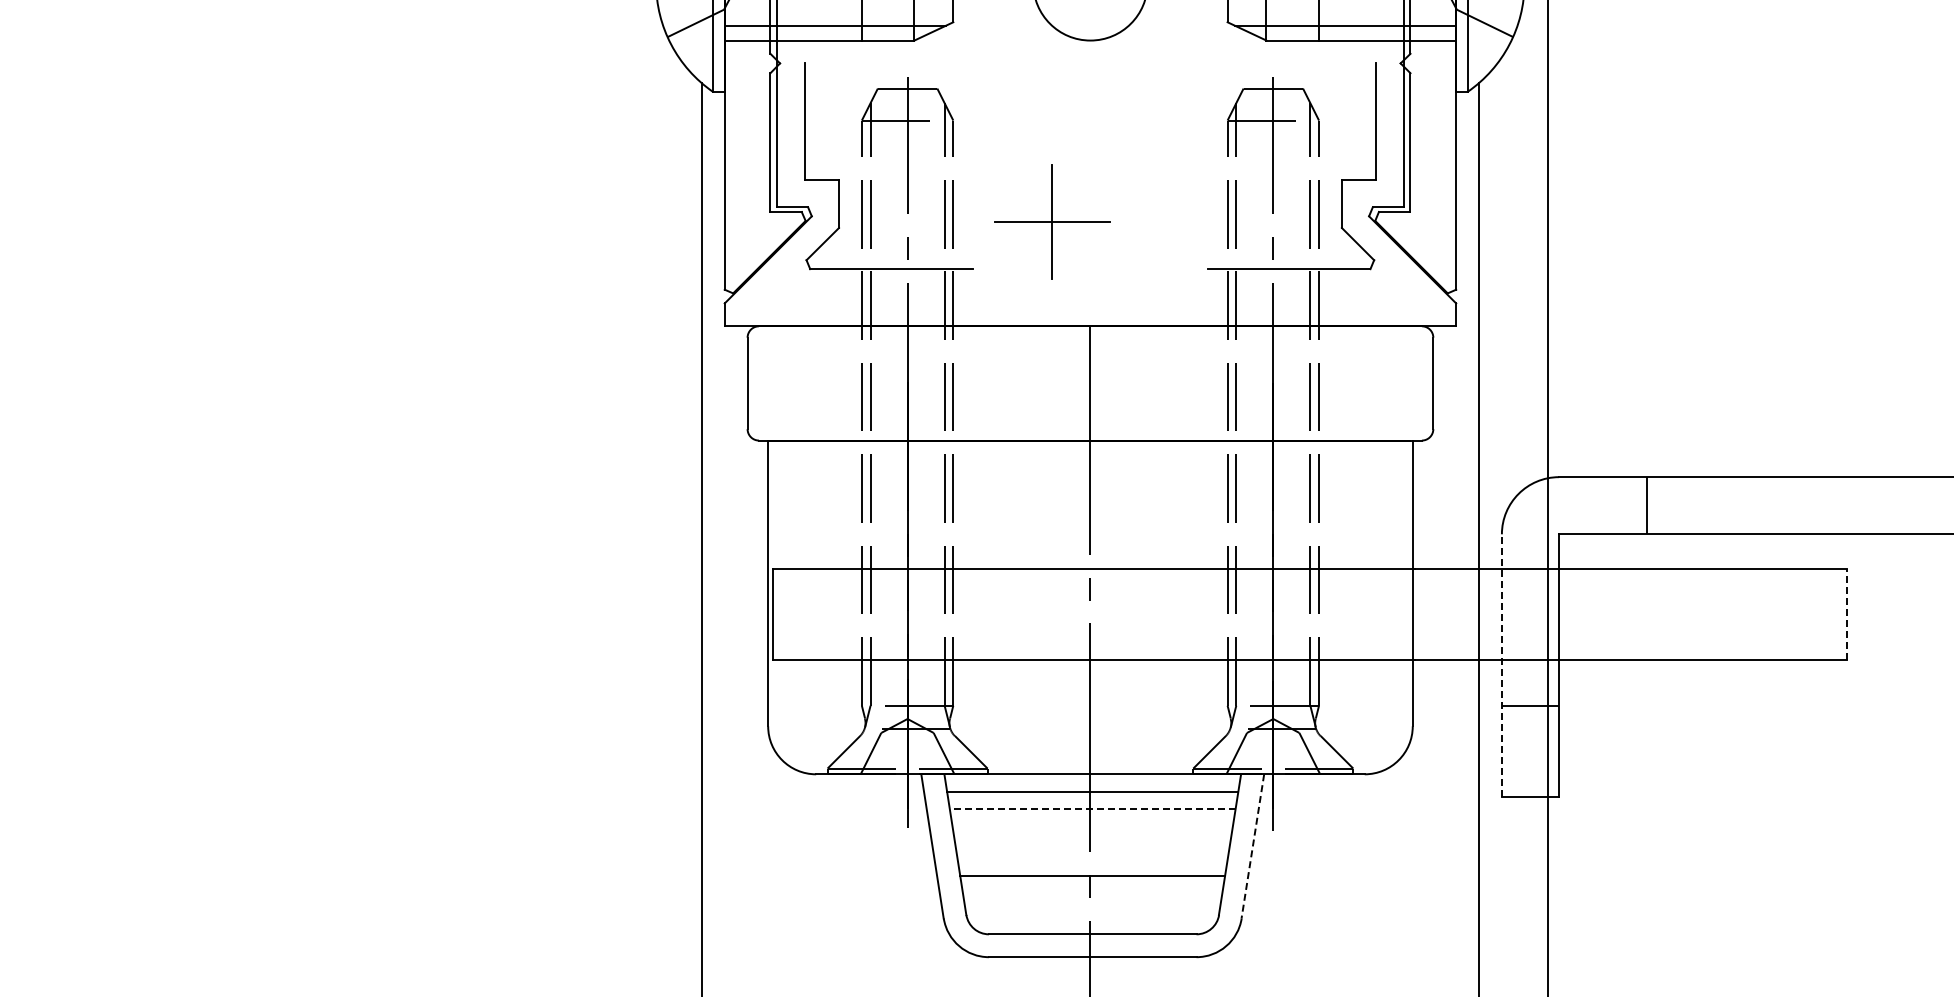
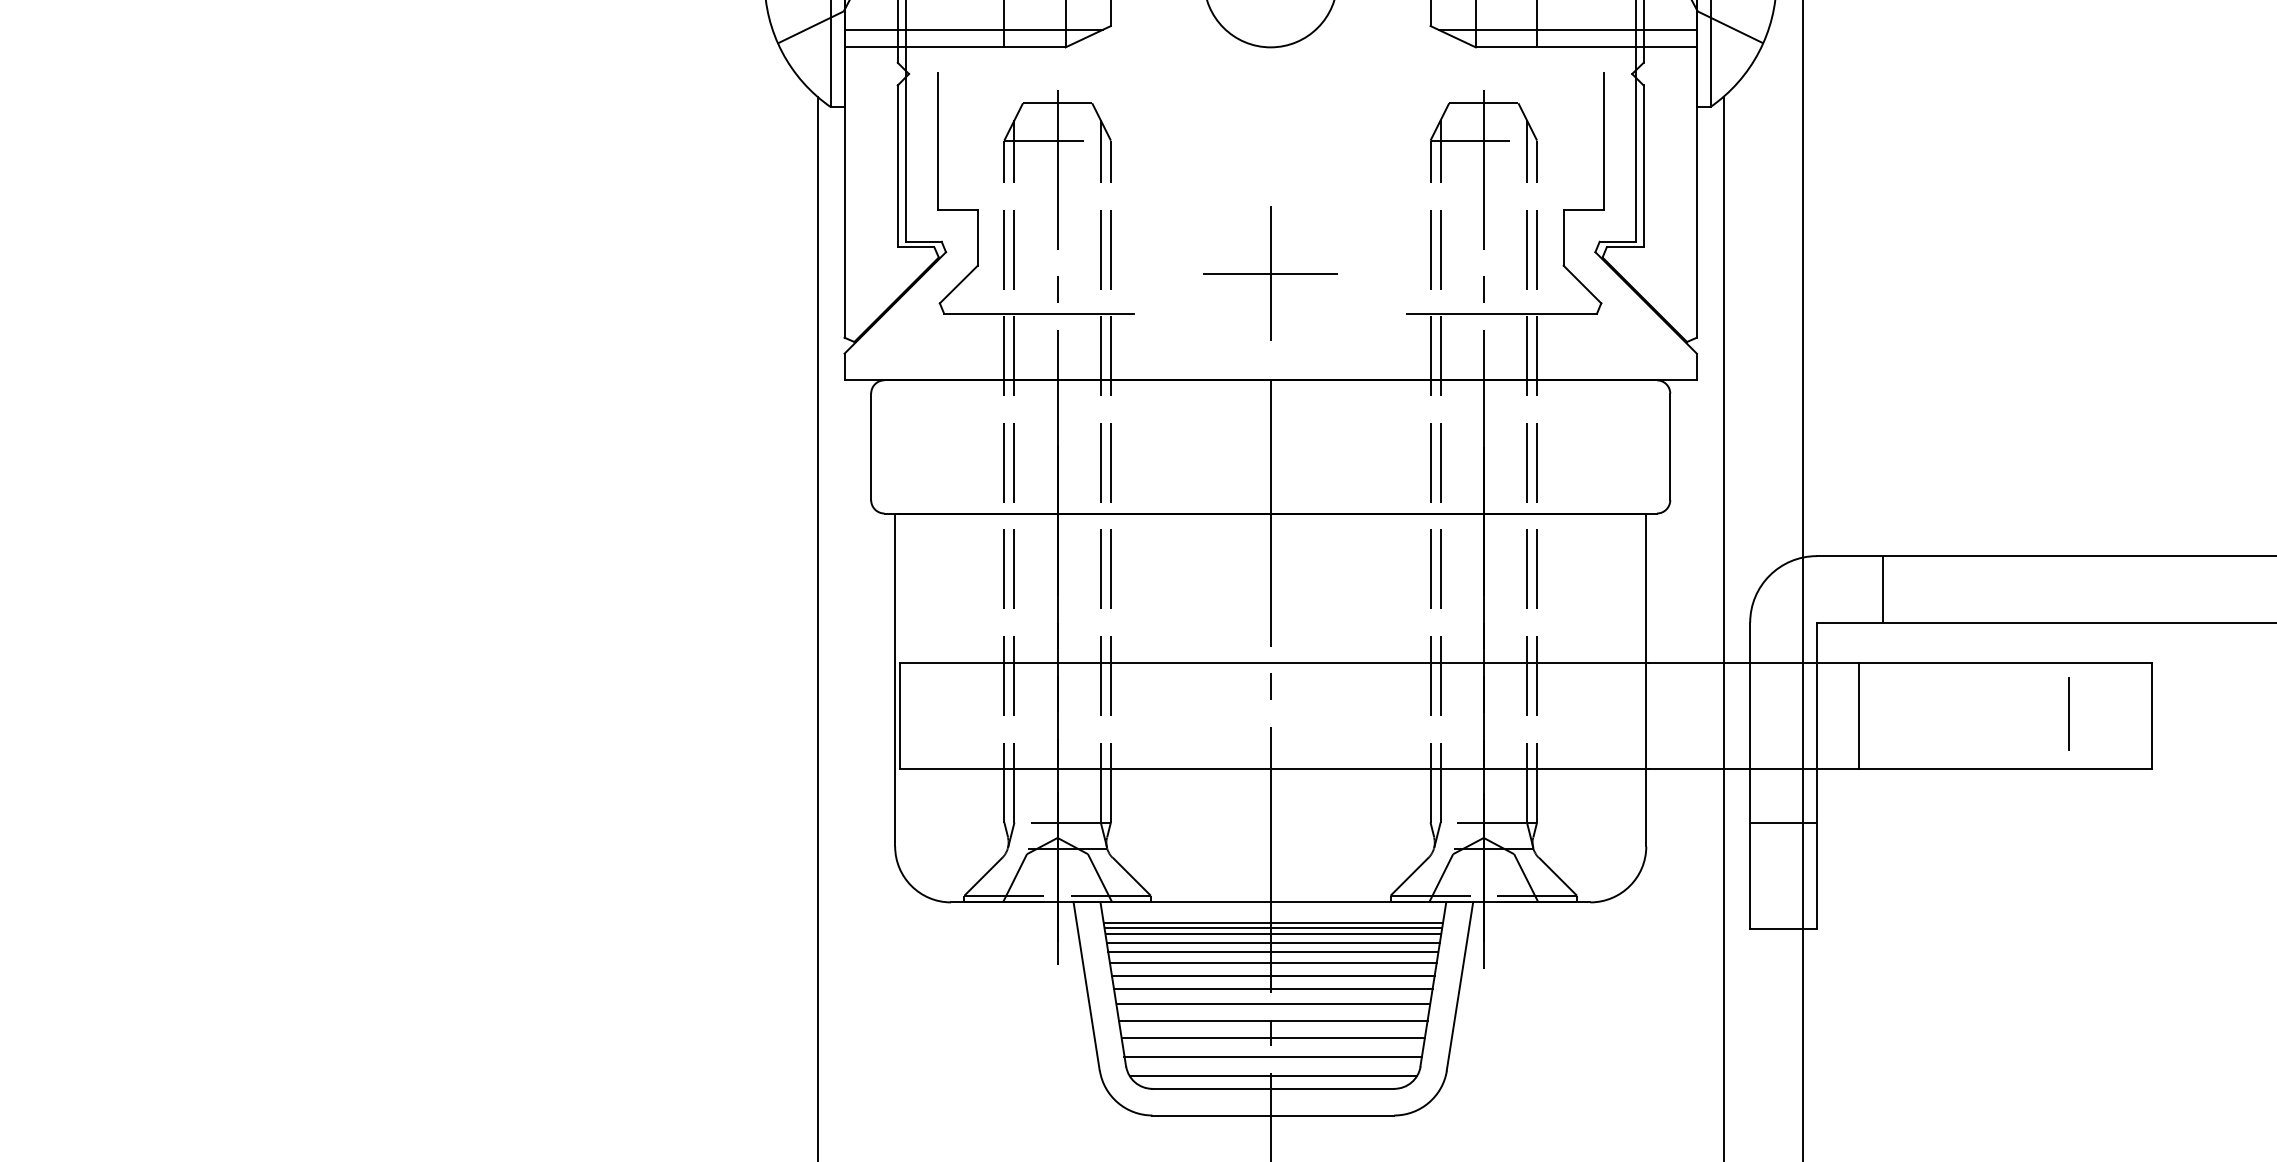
part: (1052, 221) -> (1270, 273), moved
line: (1647, 505) -> (1883, 589), moved
line: (1775, 612) -> (2068, 713), added
line: (1595, 614) -> (1859, 716), added
line: (1847, 614) -> (2152, 716), dashed -> solid
line: (1501, 665) -> (1749, 775), dashed -> solid
line: (1092, 796) -> (1273, 928), added
line: (1092, 801) -> (1273, 934), added
line: (1092, 808) -> (1273, 942), dashed -> solid
line: (1092, 817) -> (1273, 952), added
line: (1092, 826) -> (1273, 963), added
line: (1092, 837) -> (1273, 976), added
line: (1252, 846) -> (1459, 986), dashed -> solid
line: (1092, 848) -> (1273, 988), added
line: (1092, 861) -> (1273, 1004), added
line: (1092, 890) -> (1273, 1037), added
line: (1092, 906) -> (1273, 1056), added
line: (1092, 923) -> (1273, 1076), added

